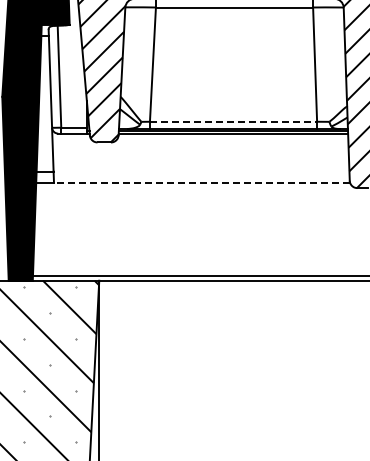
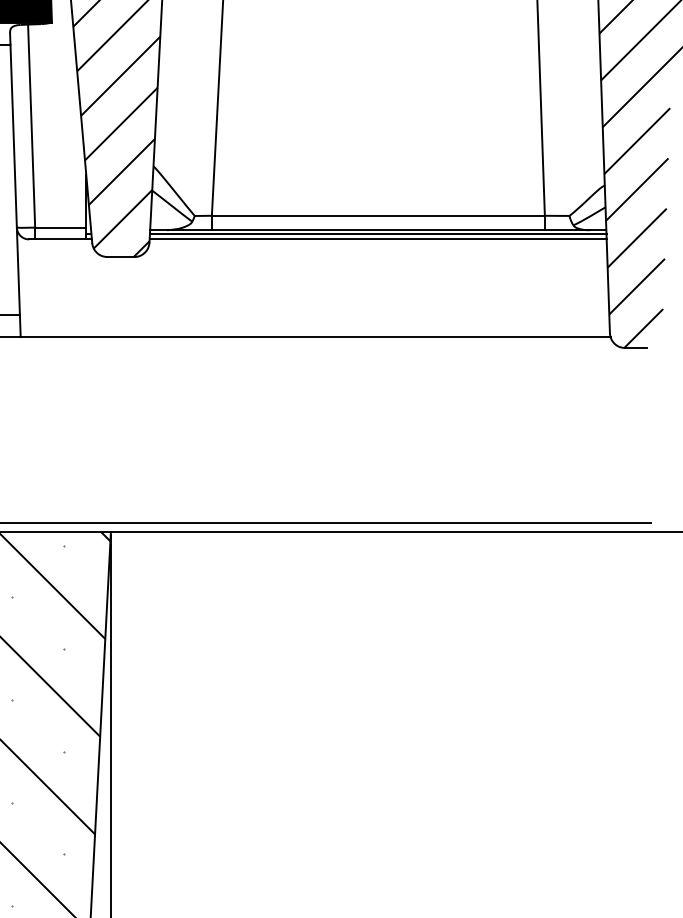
line: (233, 121) -> (378, 215), dashed -> solid
line: (201, 182) -> (314, 336), dashed -> solid

